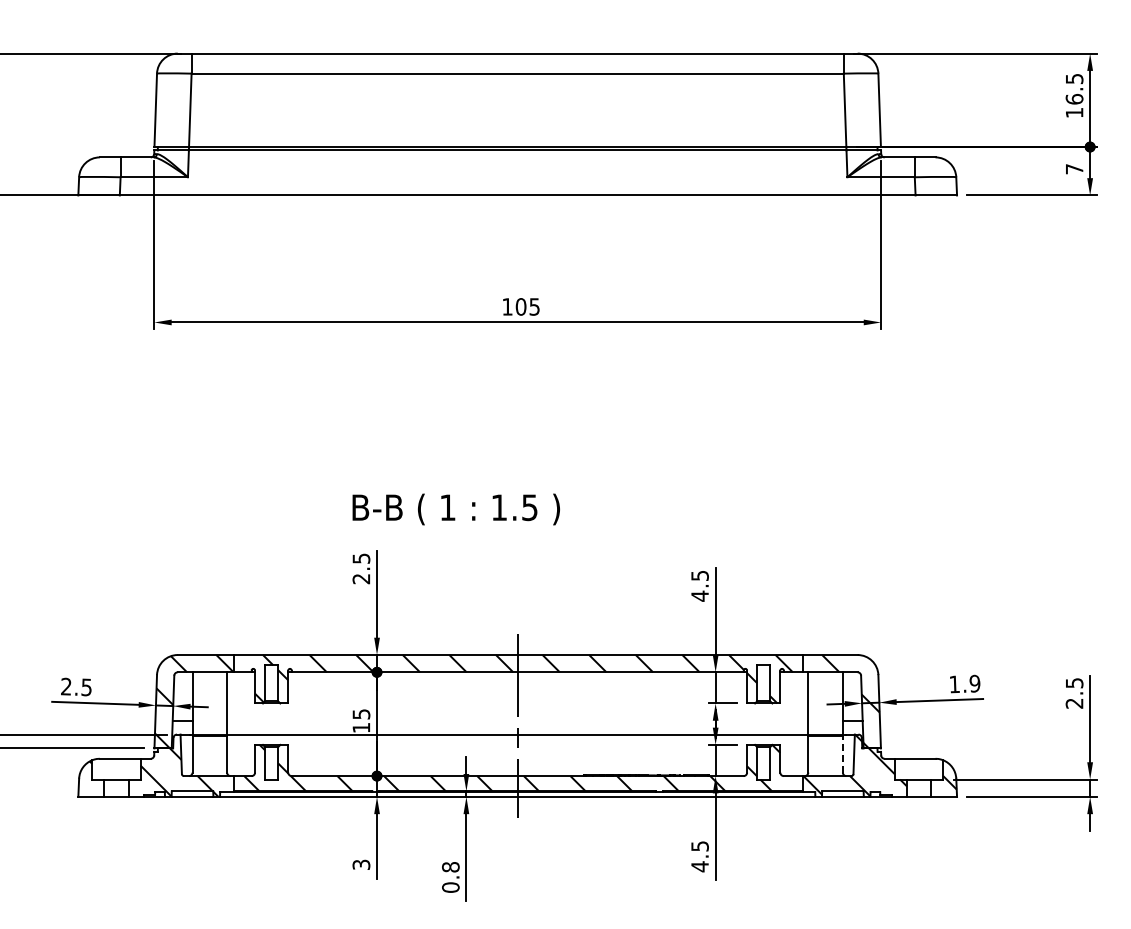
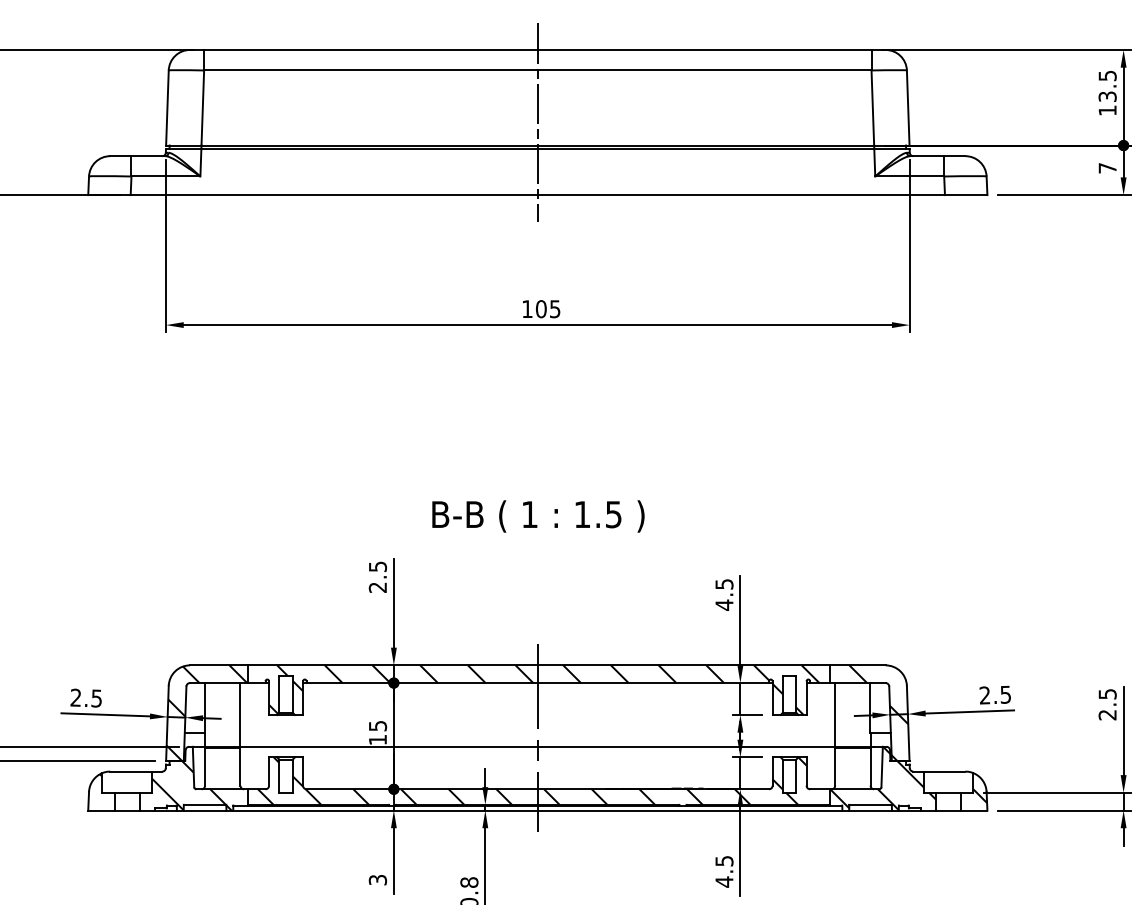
text: (1074, 98) -> (1107, 95), 16.5 -> 13.5
line: (517, 124) -> (537, 122), added
text: (455, 509) -> (537, 516), moved
text: (964, 683) -> (995, 694), 1.9 -> 2.5
line: (842, 753) -> (870, 766), dashed -> solid

